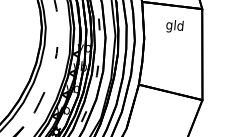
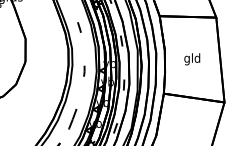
text: (175, 26) -> (192, 59), moved

